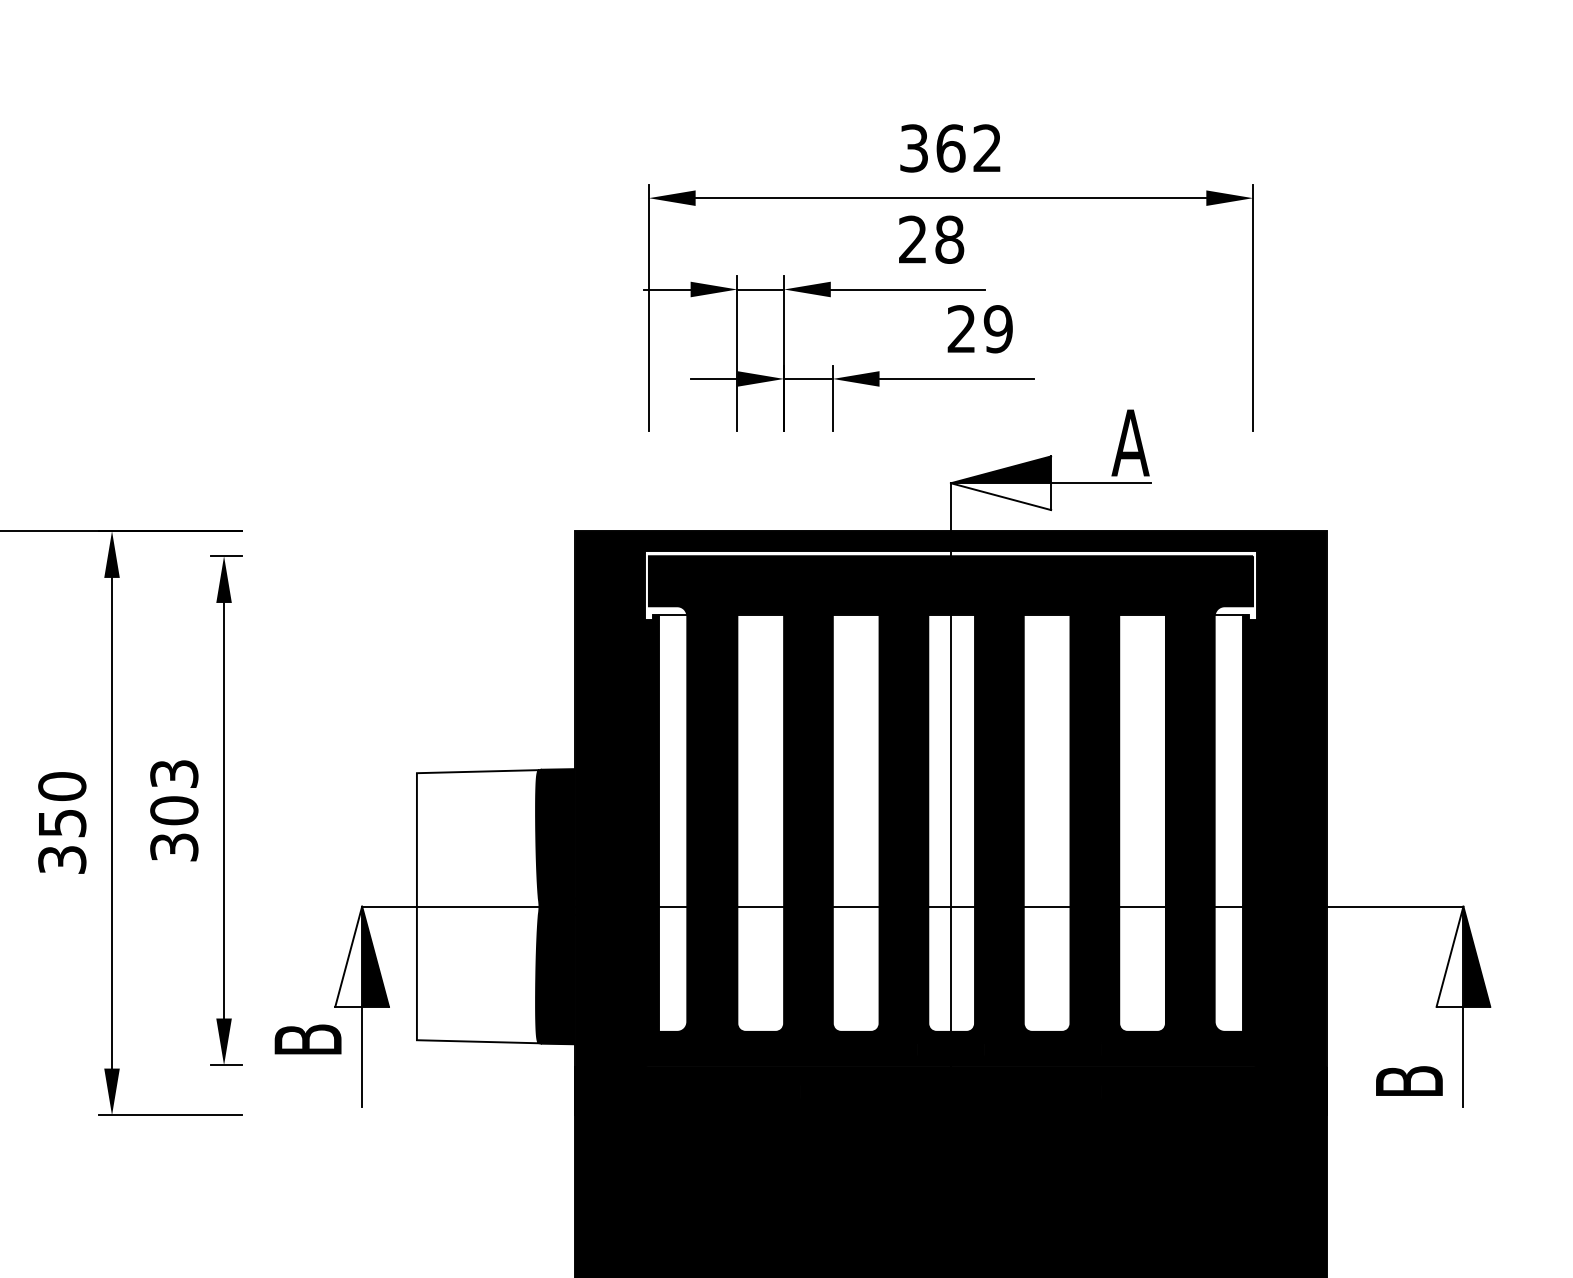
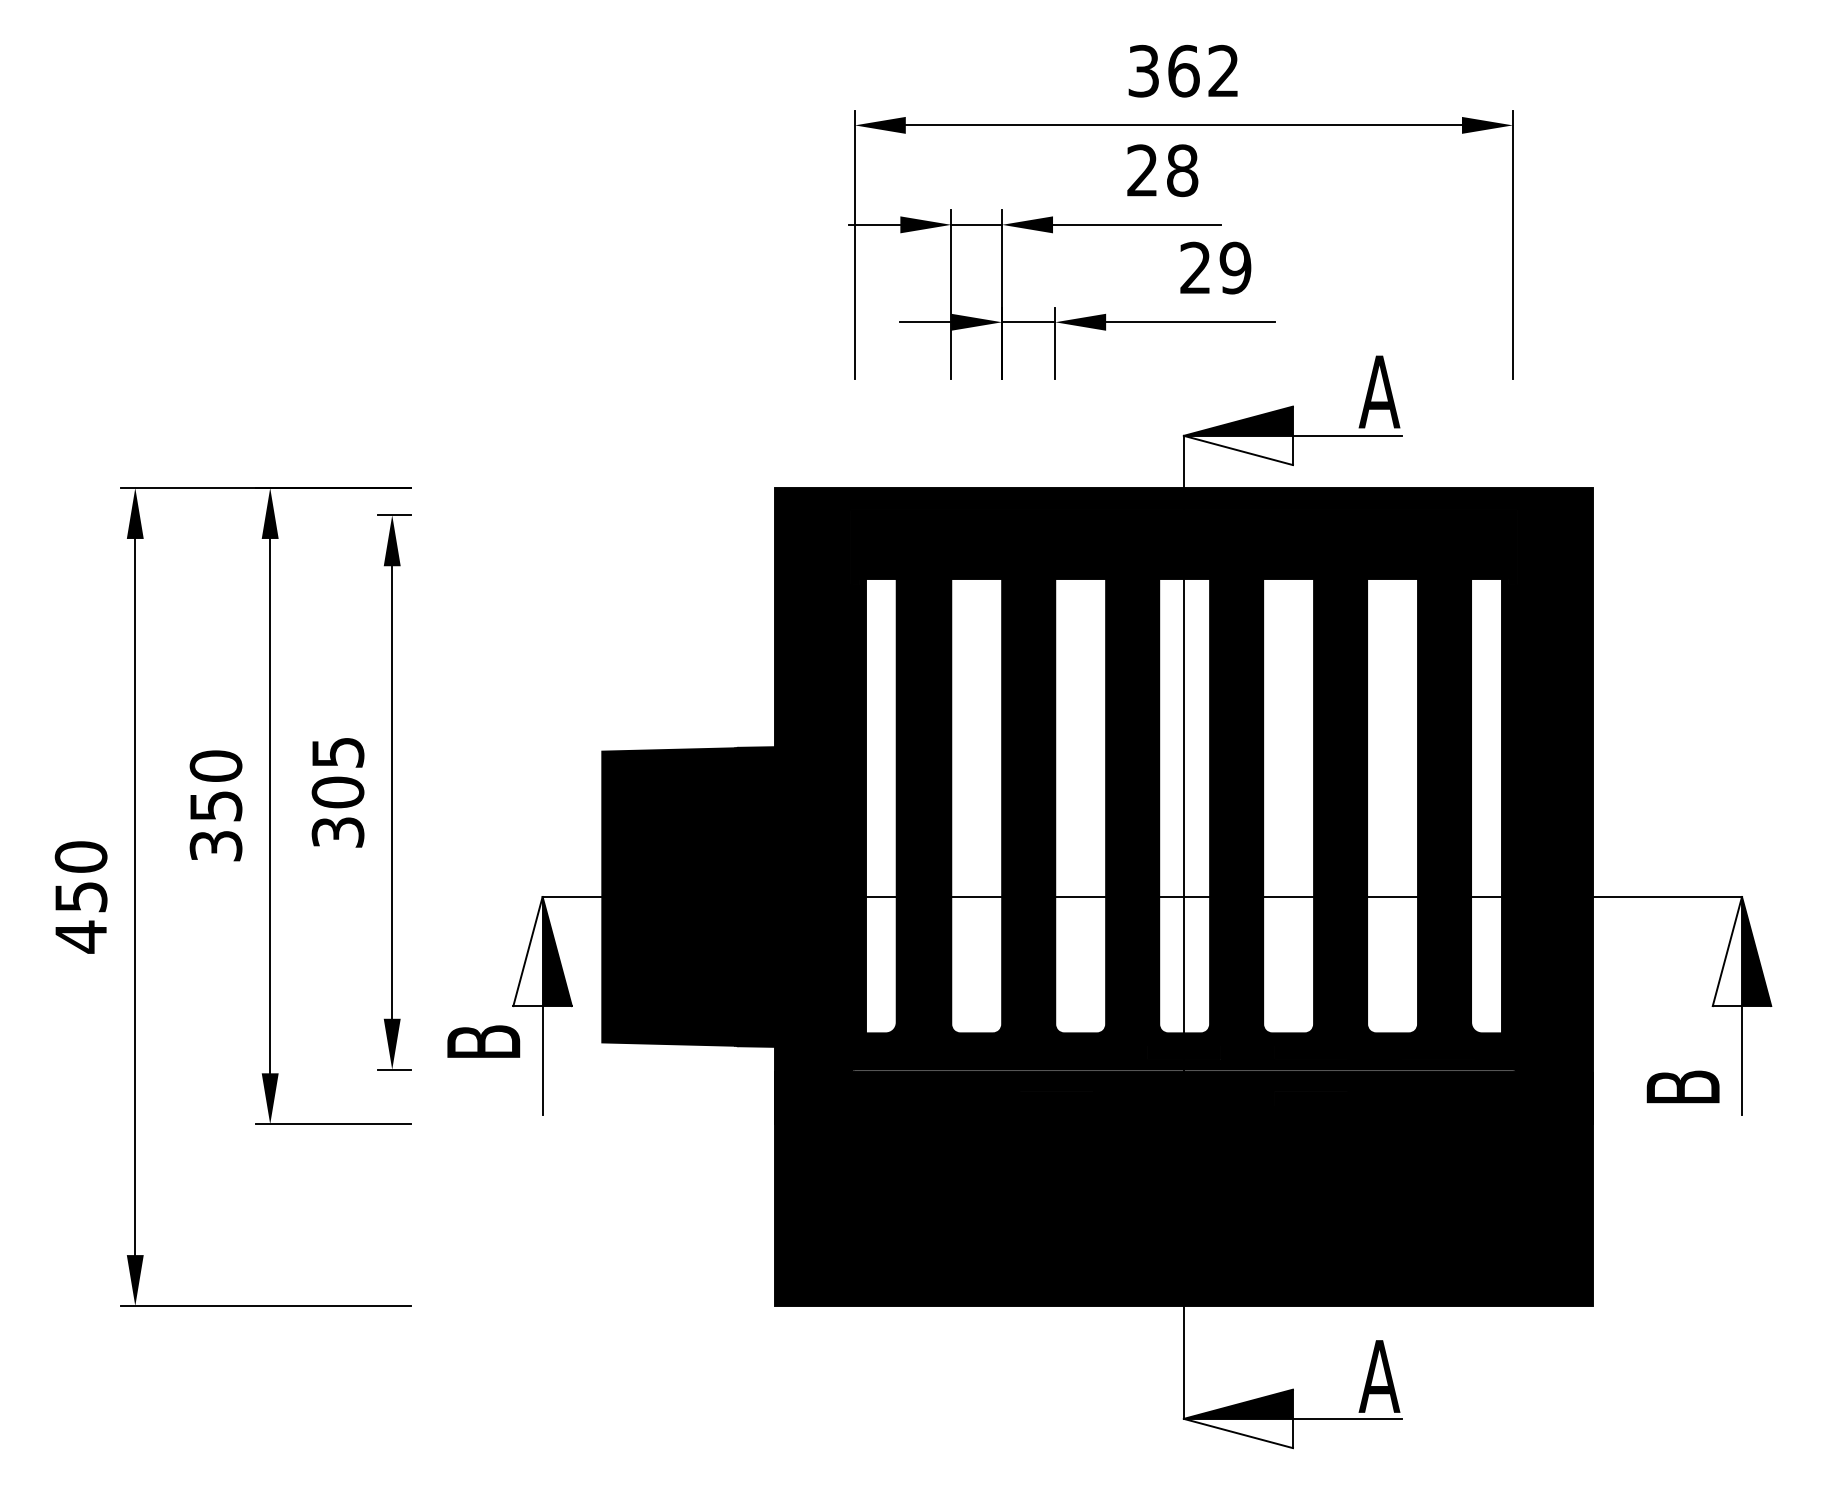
fill: (950, 584) -> (1183, 546), added
text: (173, 773) -> (337, 752), 303 -> 305
fill: (477, 906) -> (668, 896), added

